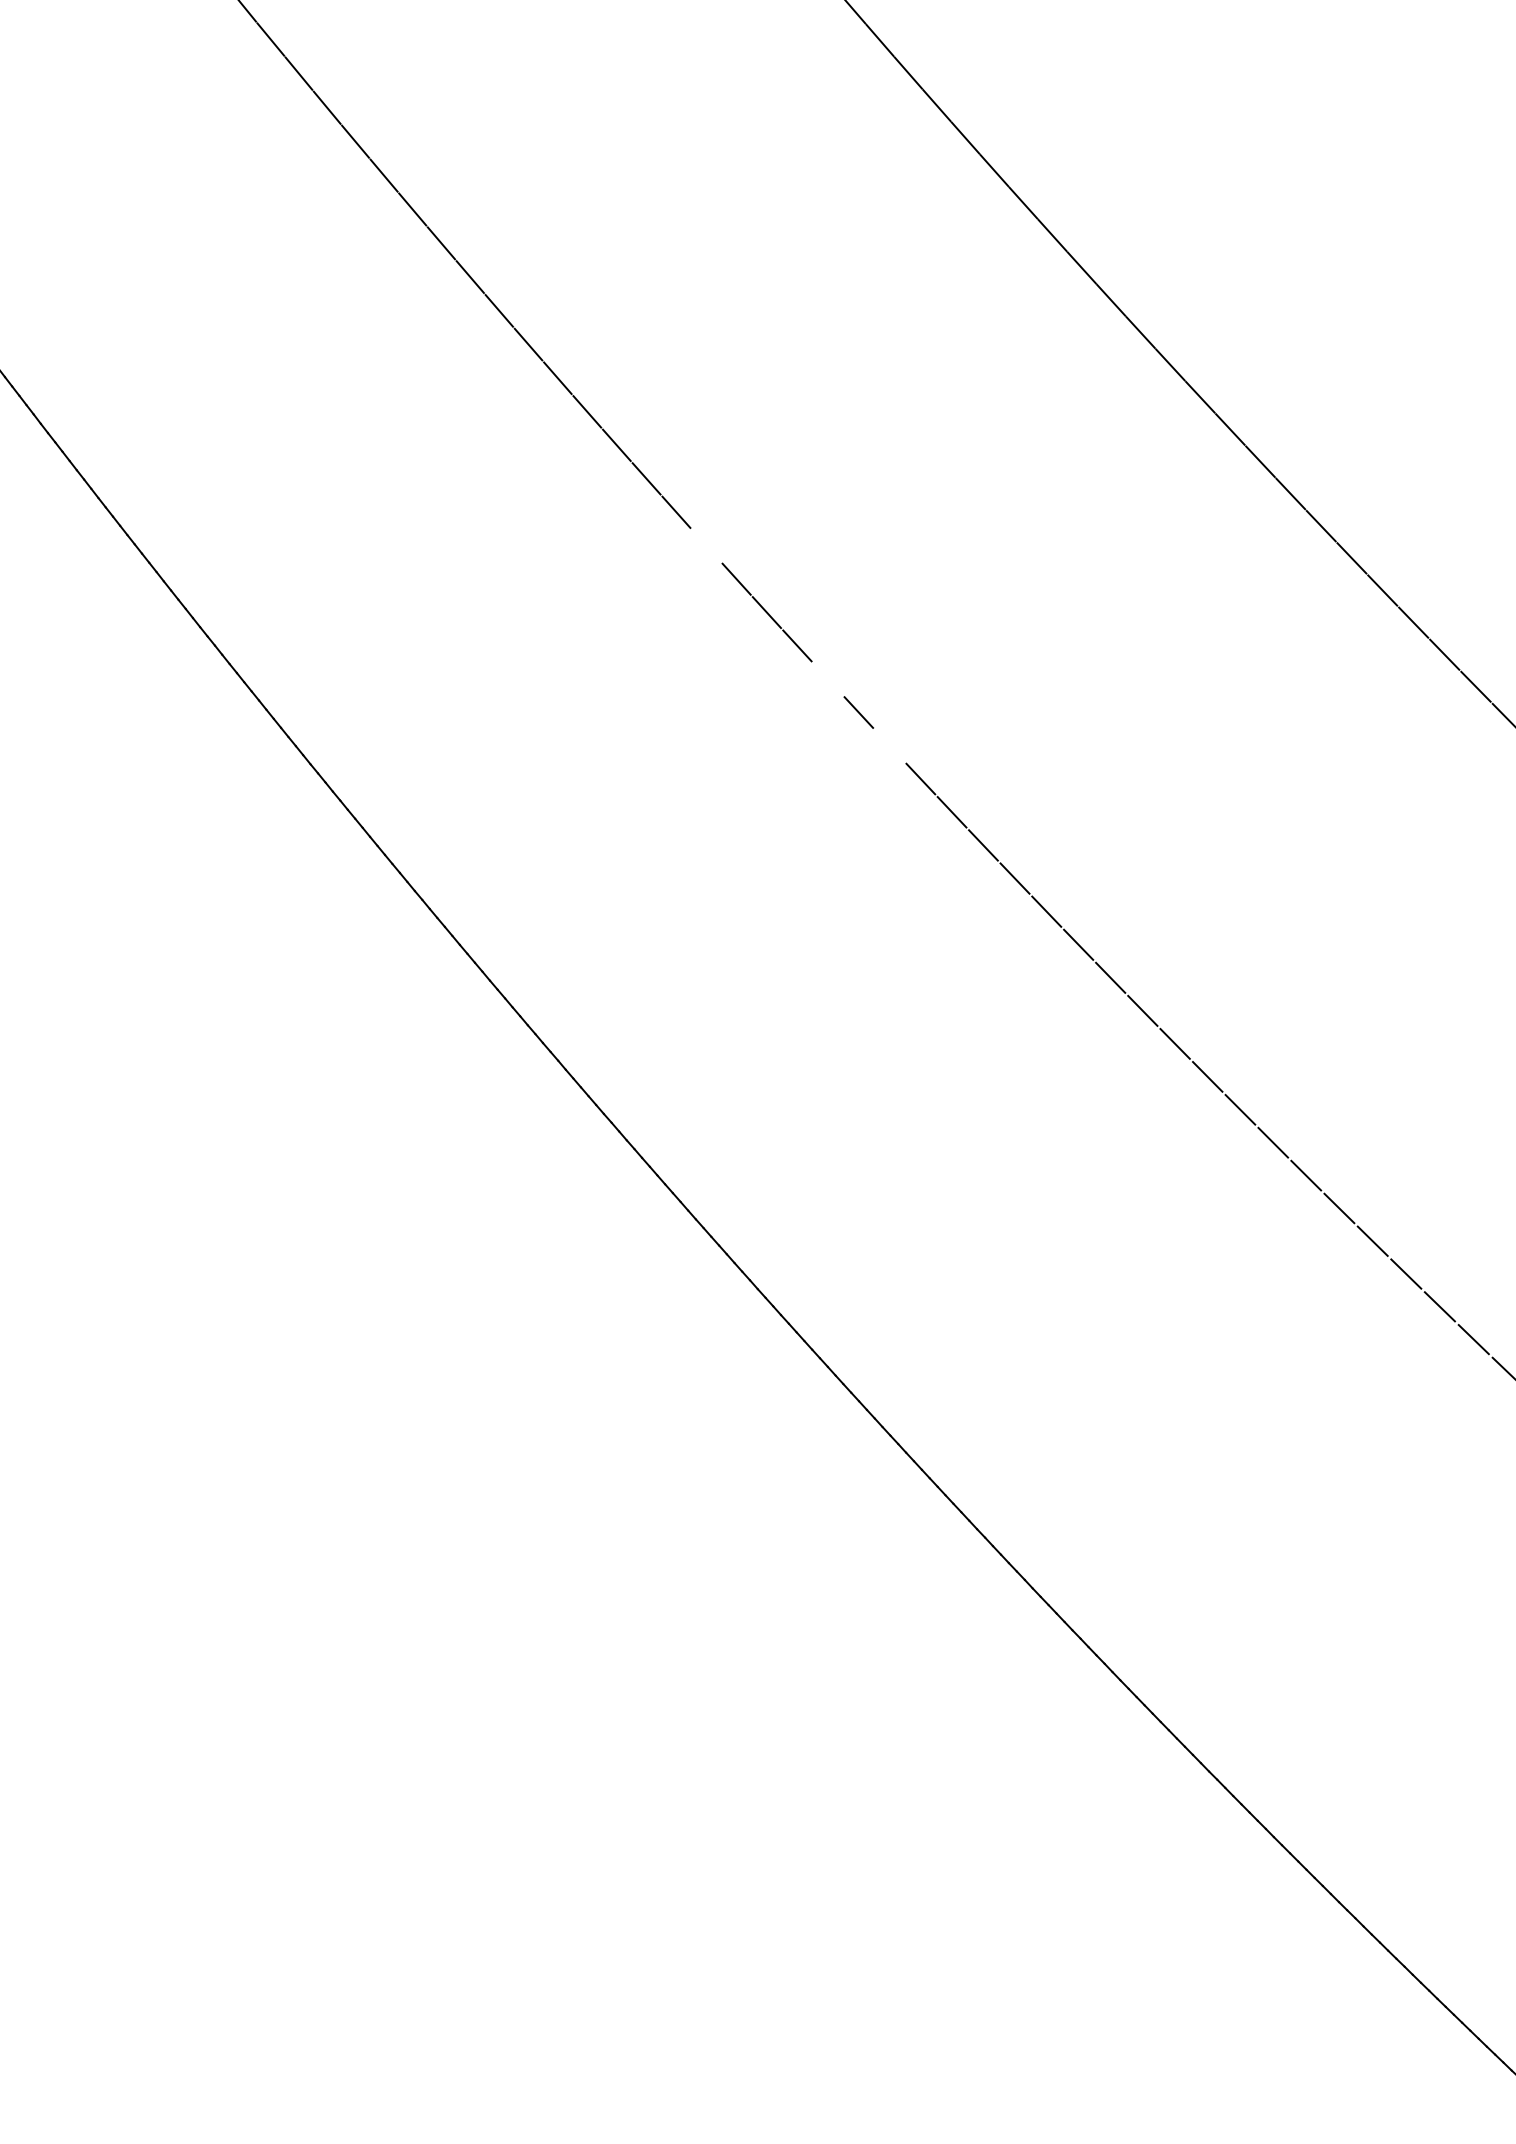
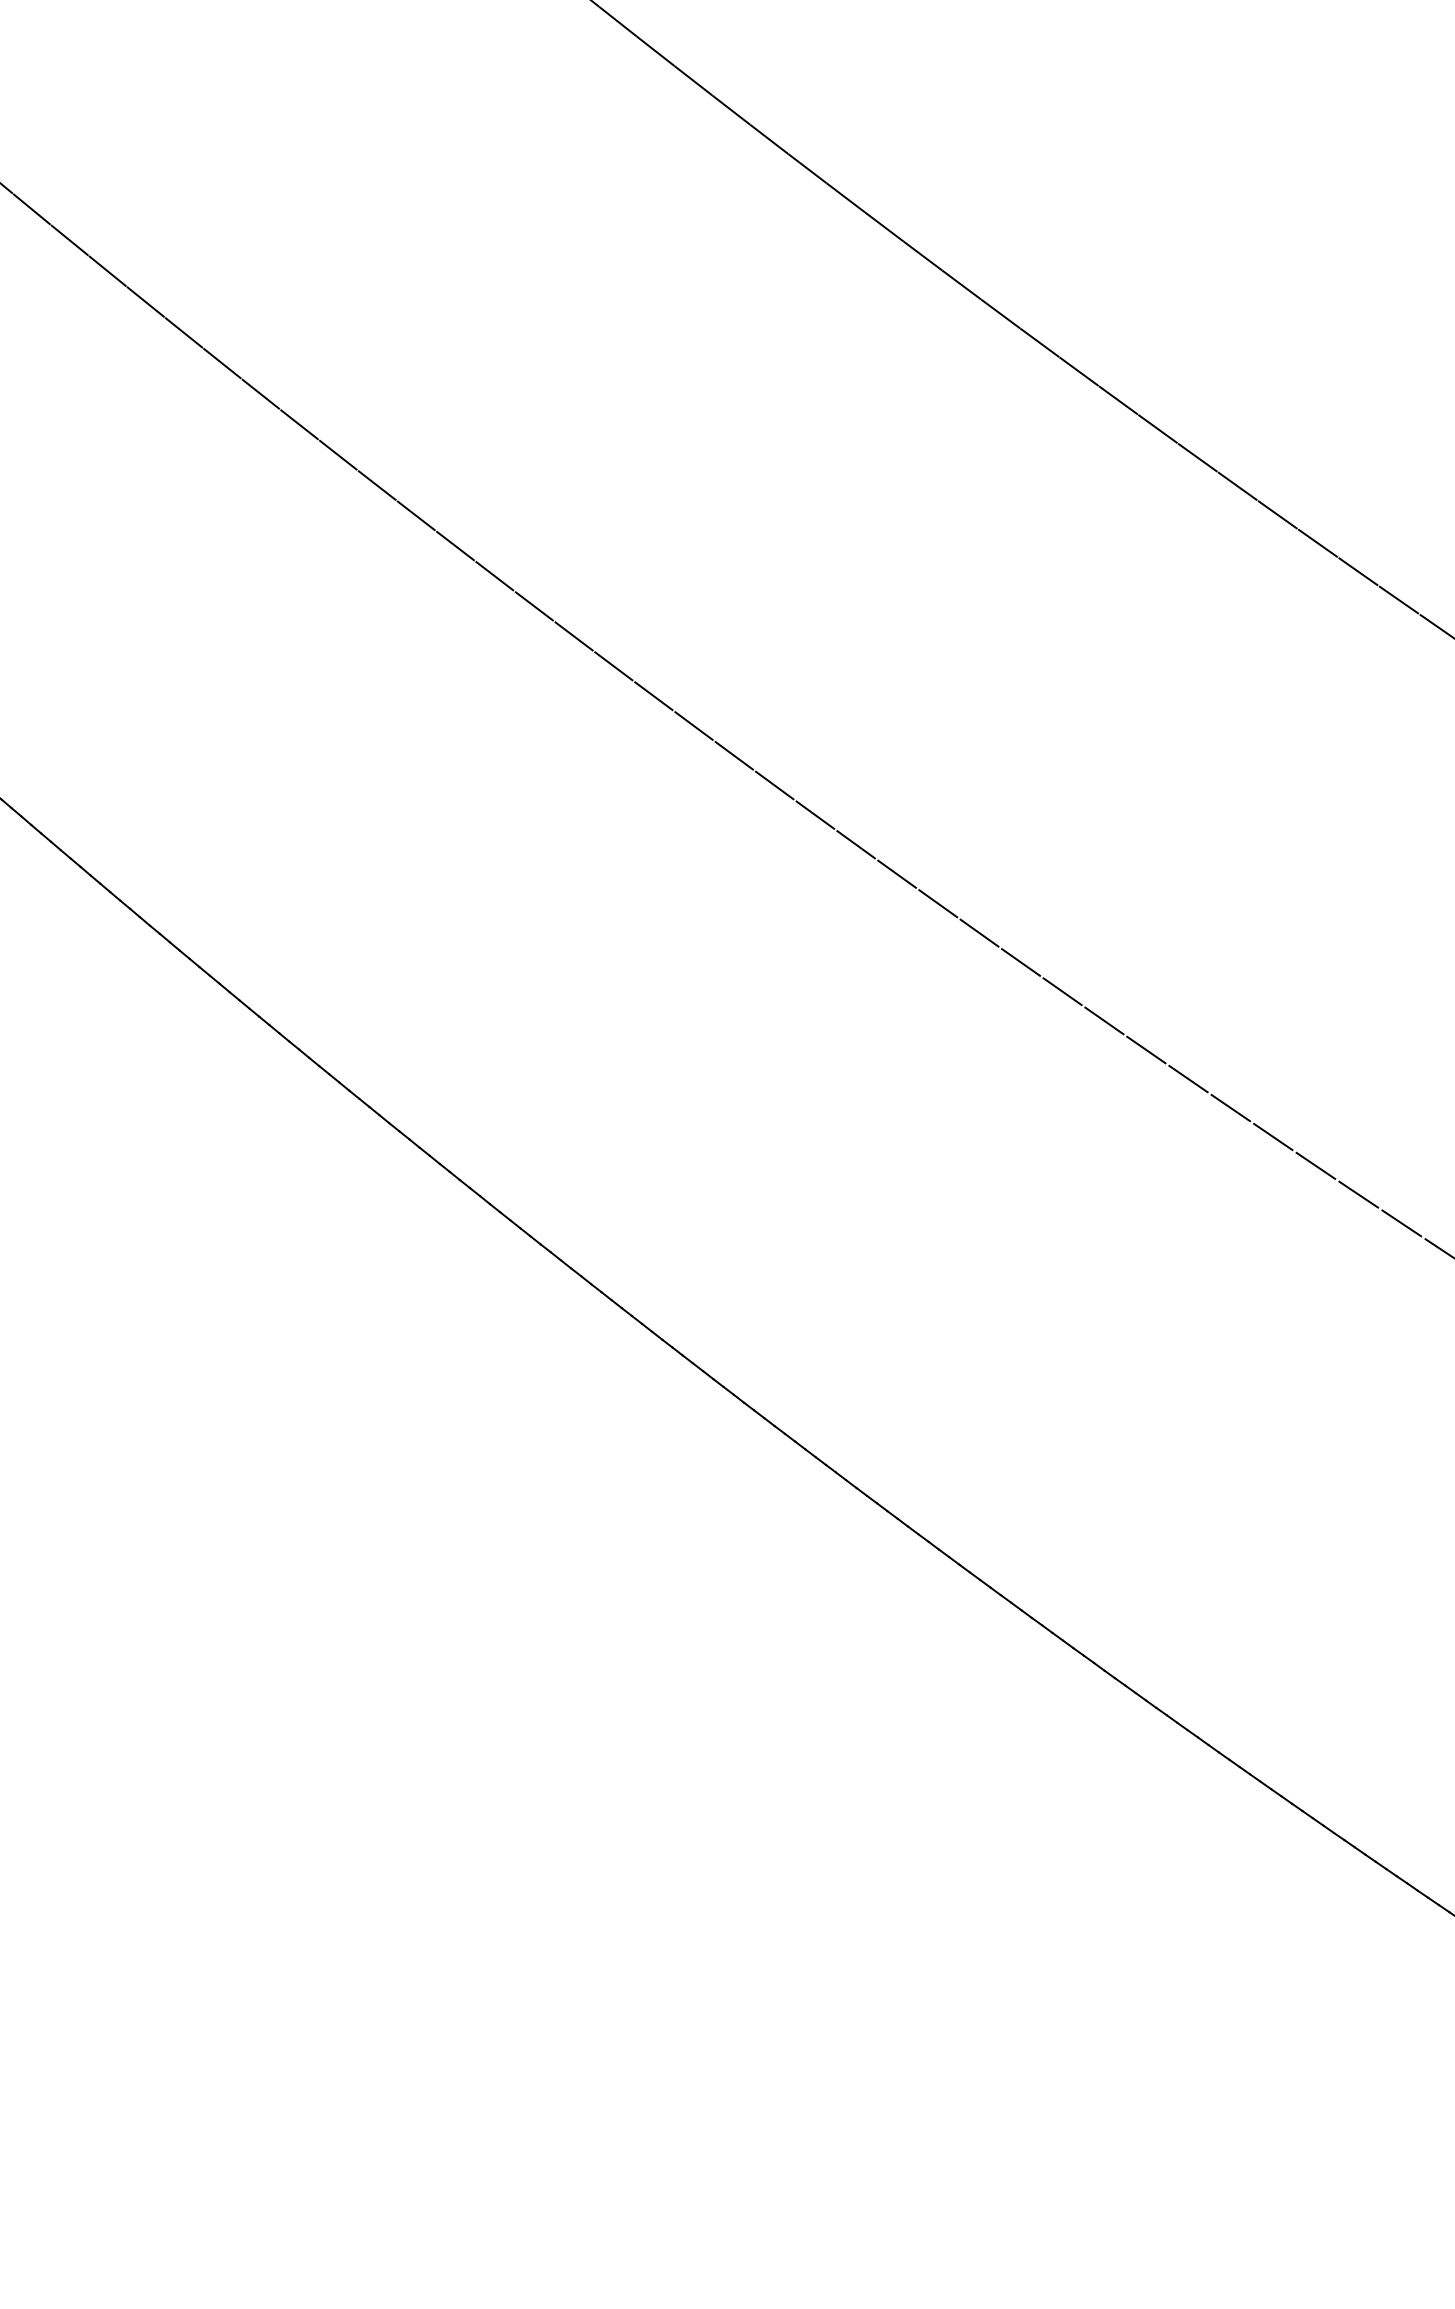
line: (706, 545) -> (534, 606), added
line: (827, 678) -> (693, 725), added
line: (888, 744) -> (773, 784), added

